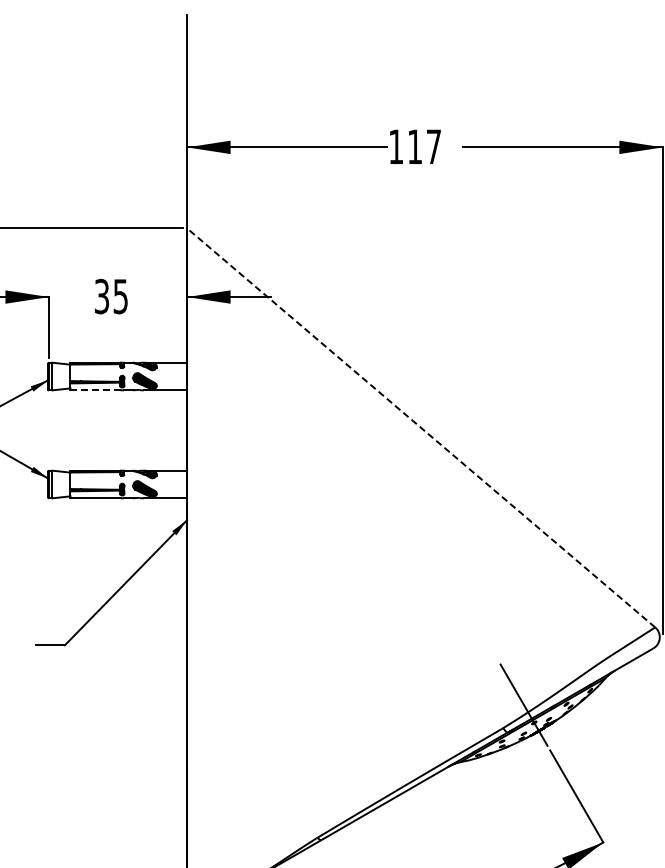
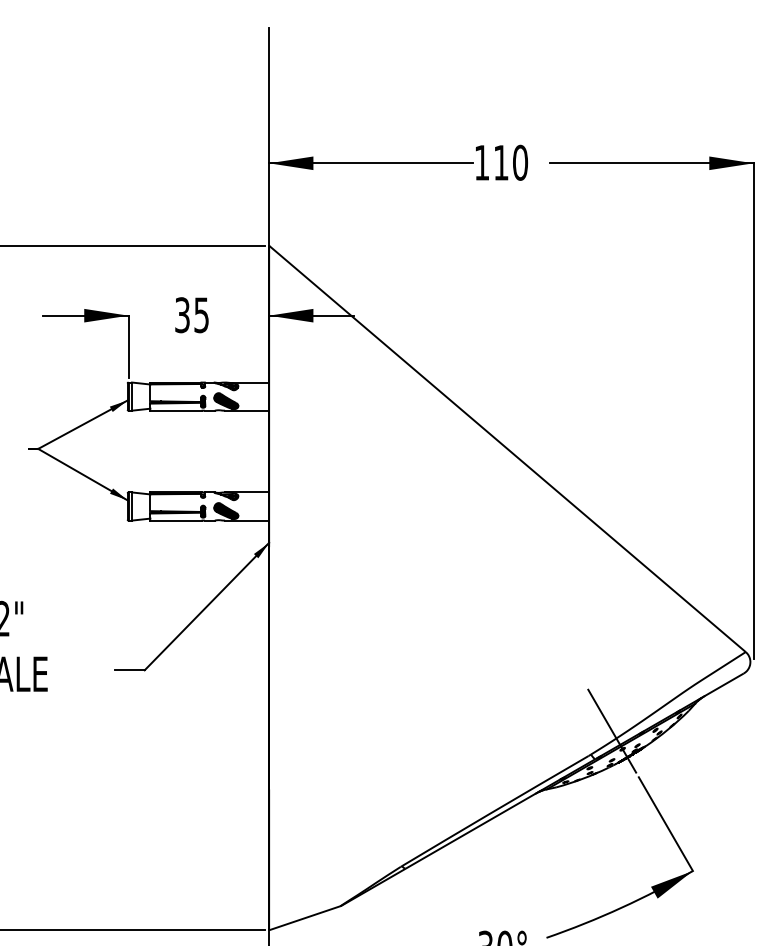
text: (433, 146) -> (520, 162), 117 -> 110
line: (95, 390) -> (175, 410), dashed -> solid
line: (421, 428) -> (507, 449), dashed -> solid

